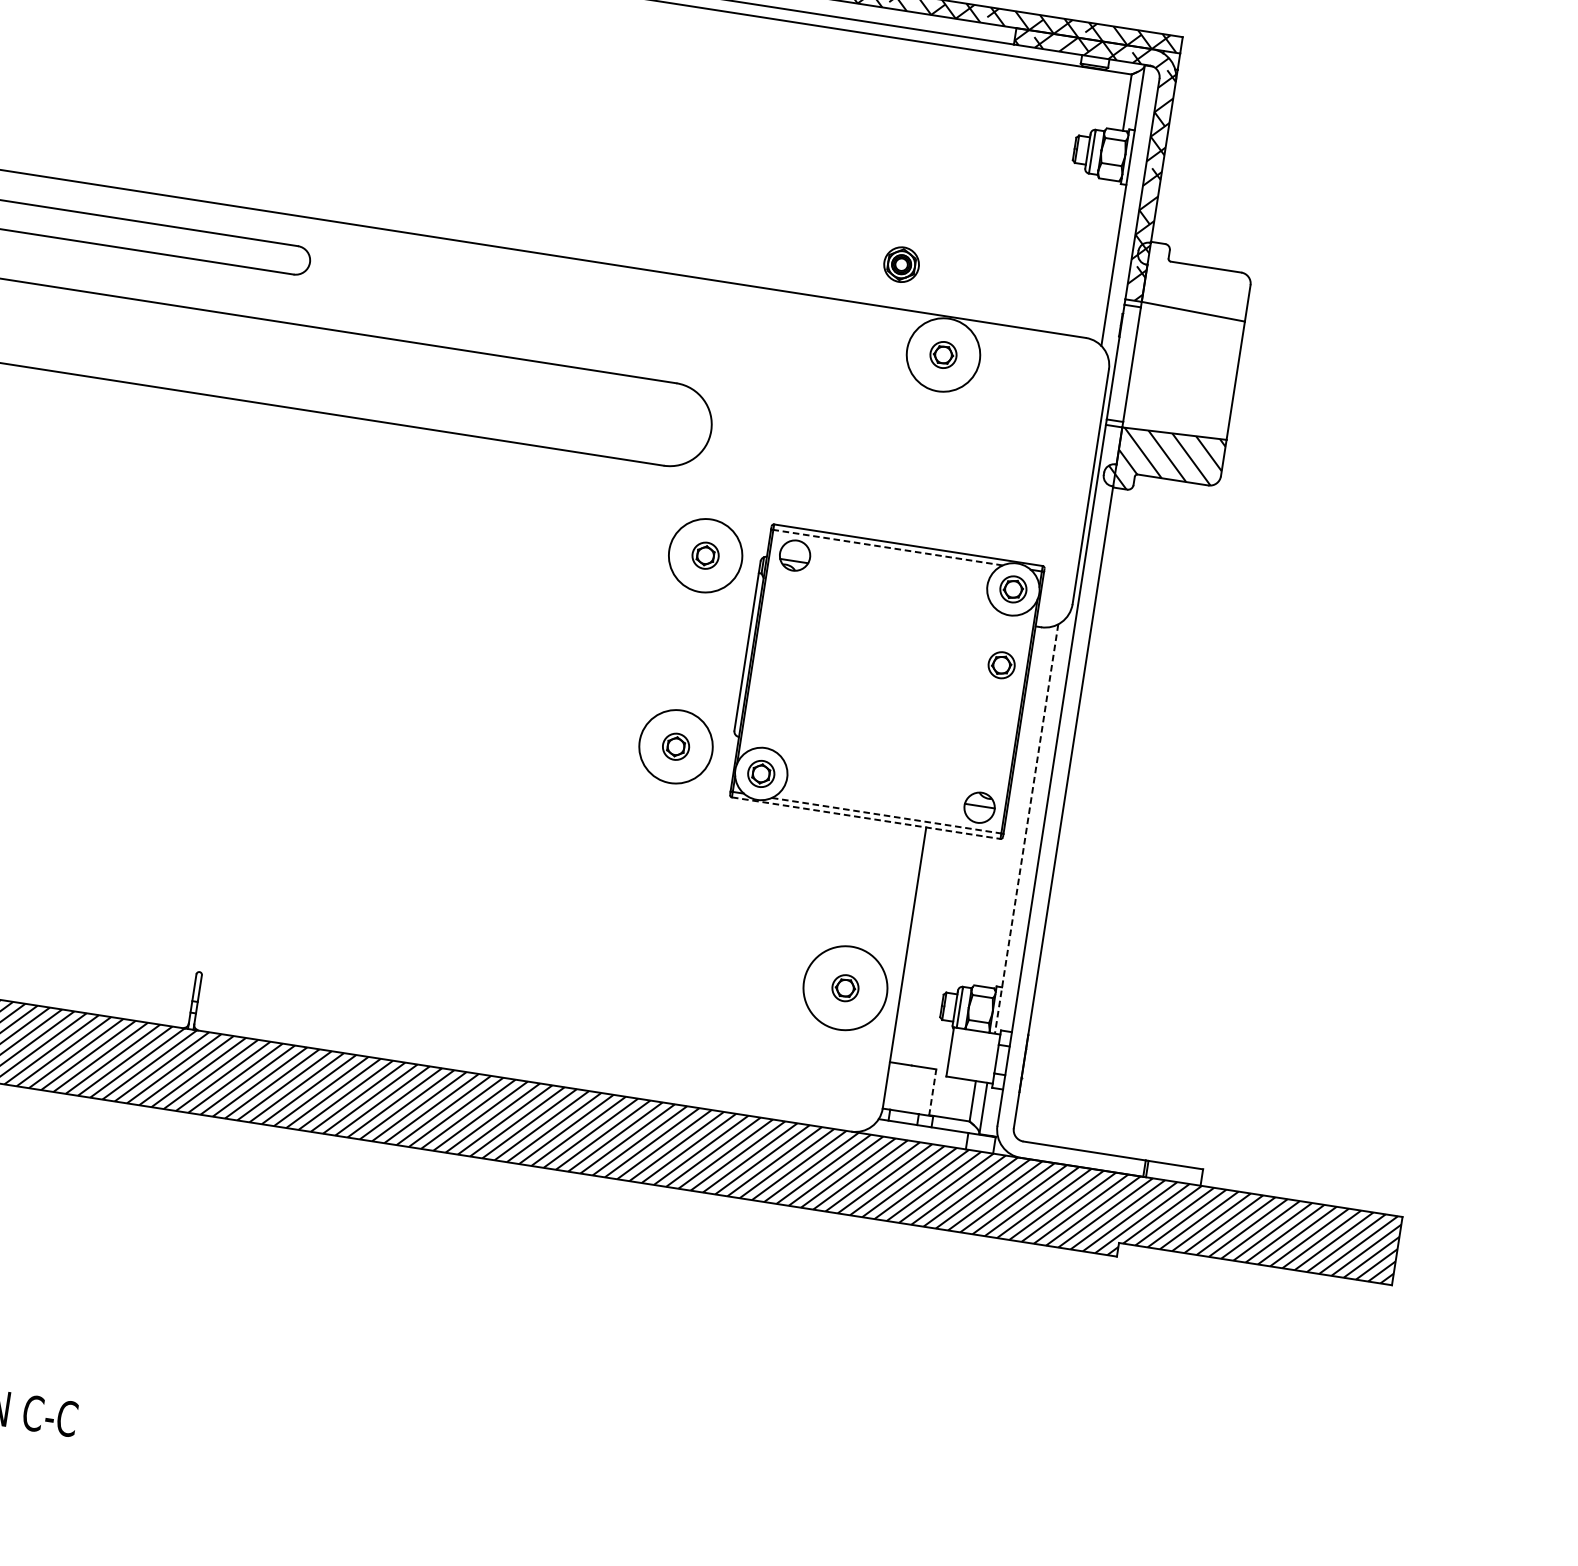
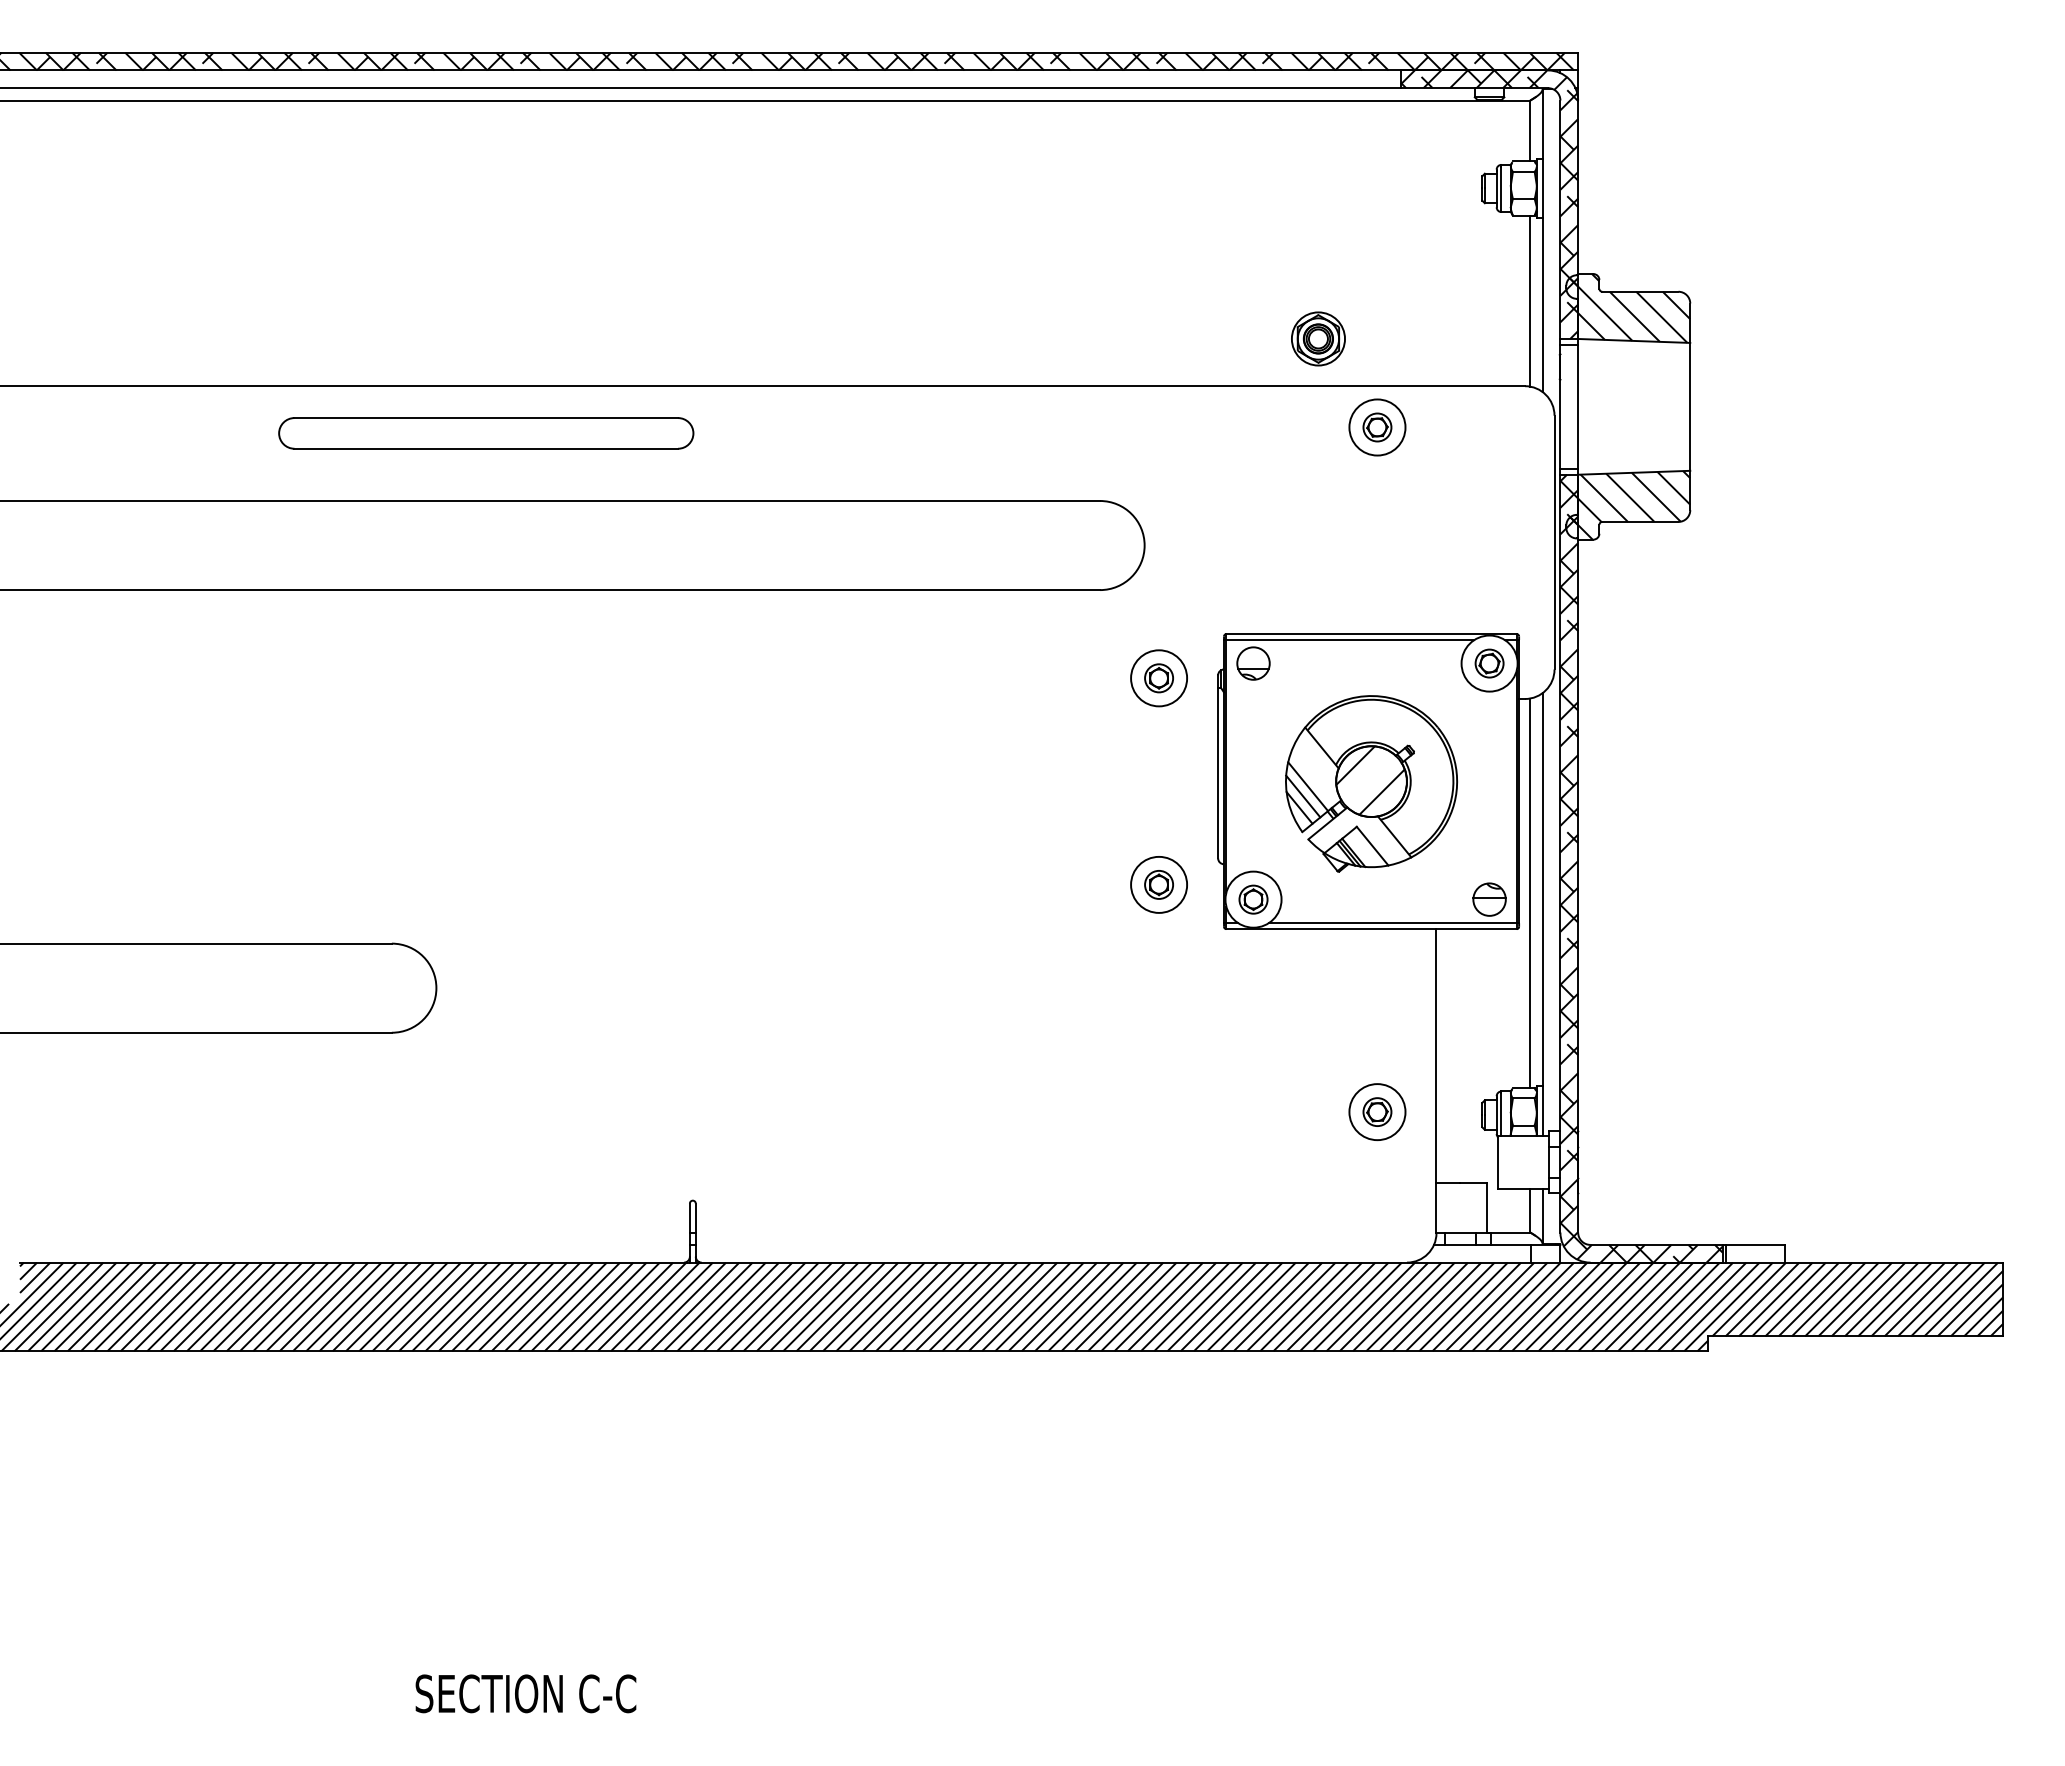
line: (1103, 259) -> (1530, 300), added
part: (901, 264) -> (1318, 338), size x1.43
hatch: (1193, 281) -> (1629, 308), added
circle: (943, 355) -> (1377, 427), size x0.71
line: (887, 547) -> (1349, 639), dashed -> solid
circle: (705, 555) -> (1159, 678), size x0.71
part: (1001, 665) -> (1489, 745), removed
part: (887, 683) -> (1371, 783), added
circle: (676, 746) -> (1159, 884), size x0.71
hatch: (1124, 800) -> (1641, 868), added
line: (1018, 807) -> (1530, 893), added
line: (887, 816) -> (1393, 923), dashed -> solid
line: (867, 818) -> (1372, 929), dashed -> solid
line: (1026, 829) -> (1542, 914), dashed -> solid
circle: (845, 988) -> (1377, 1112), size x0.62
line: (932, 1092) -> (1486, 1207), dashed -> solid

